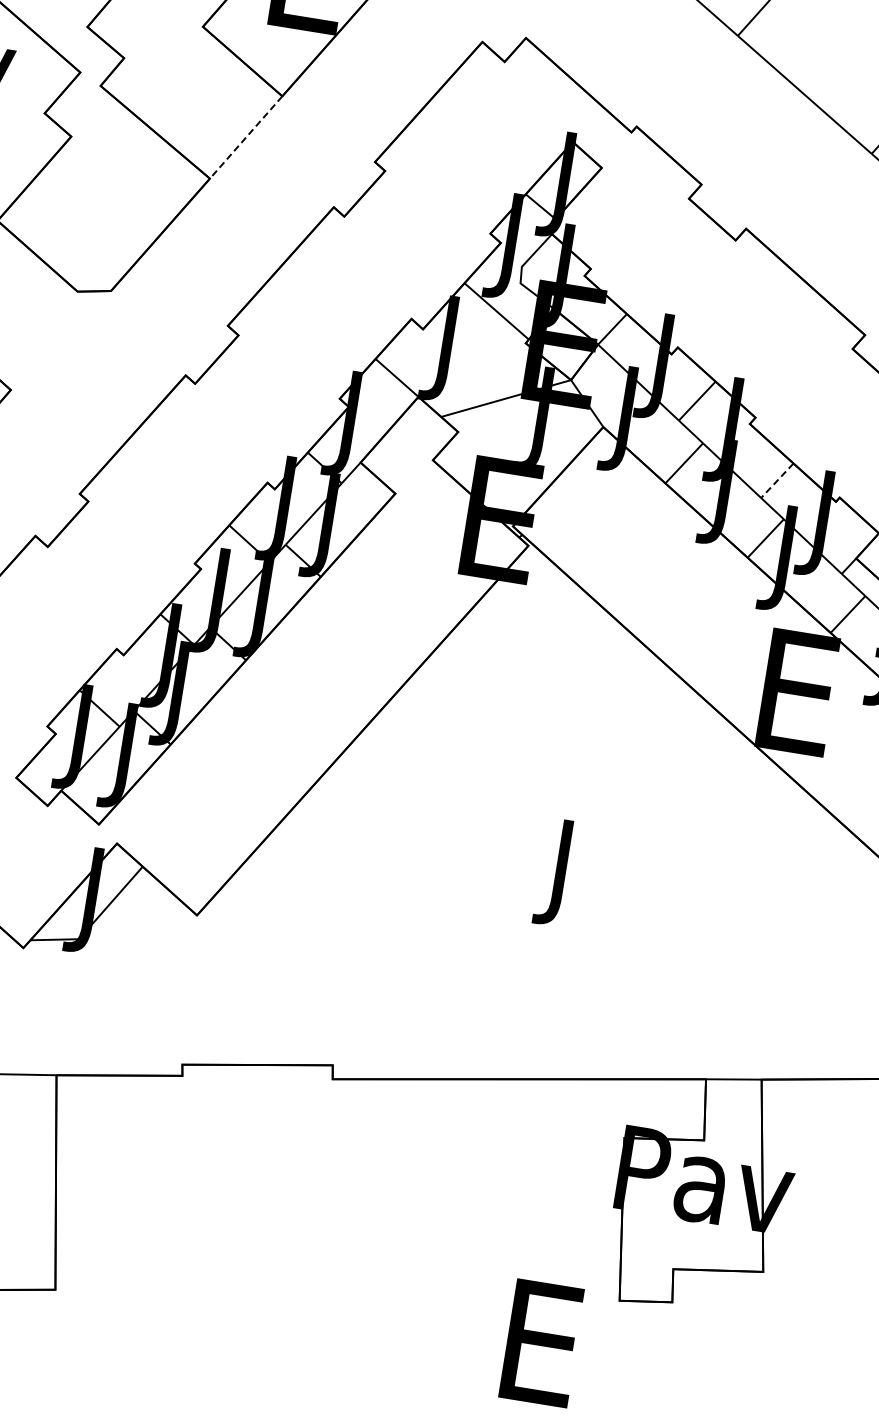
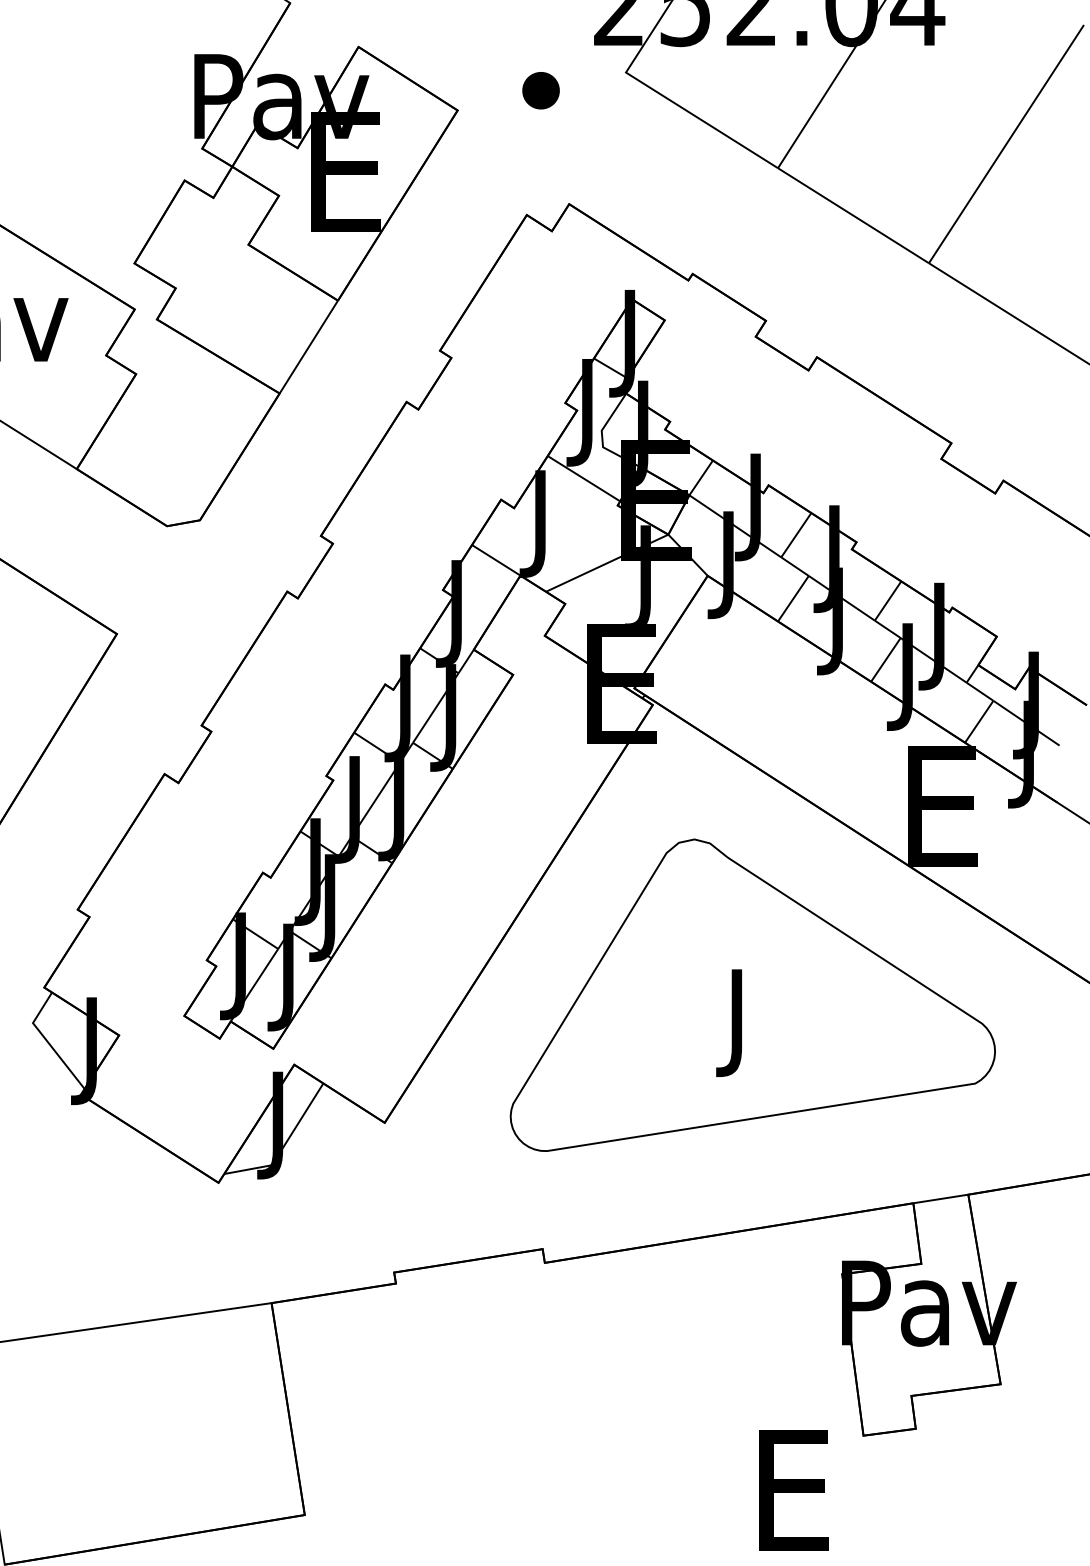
line: (245, 137) -> (308, 347), dashed -> solid
line: (777, 481) -> (888, 601), dashed -> solid
part: (580, 847) -> (752, 994), added

